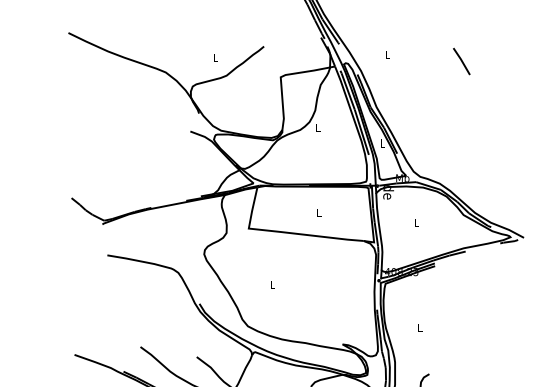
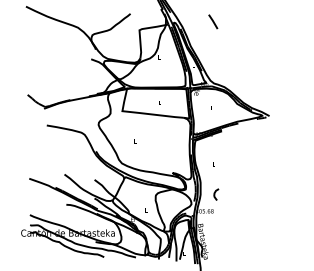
line: (462, 60) -> (213, 21), moved

